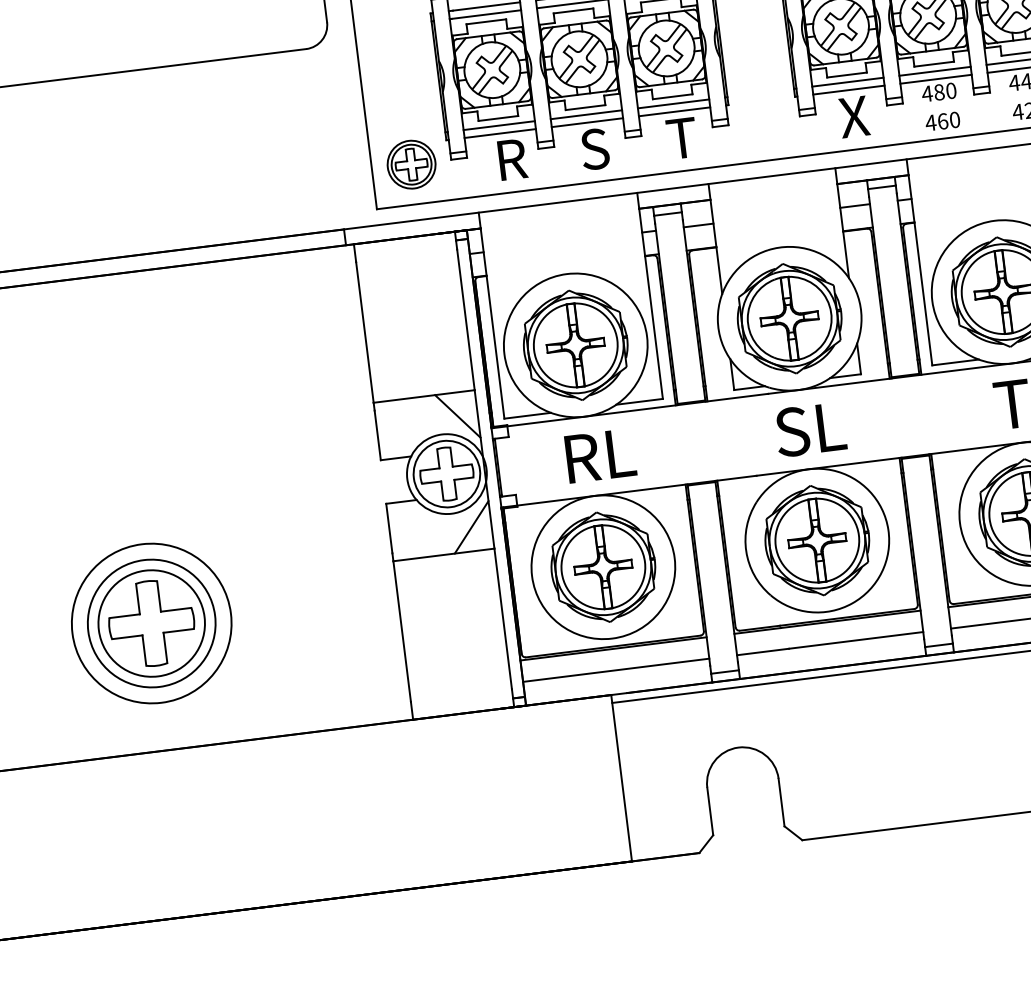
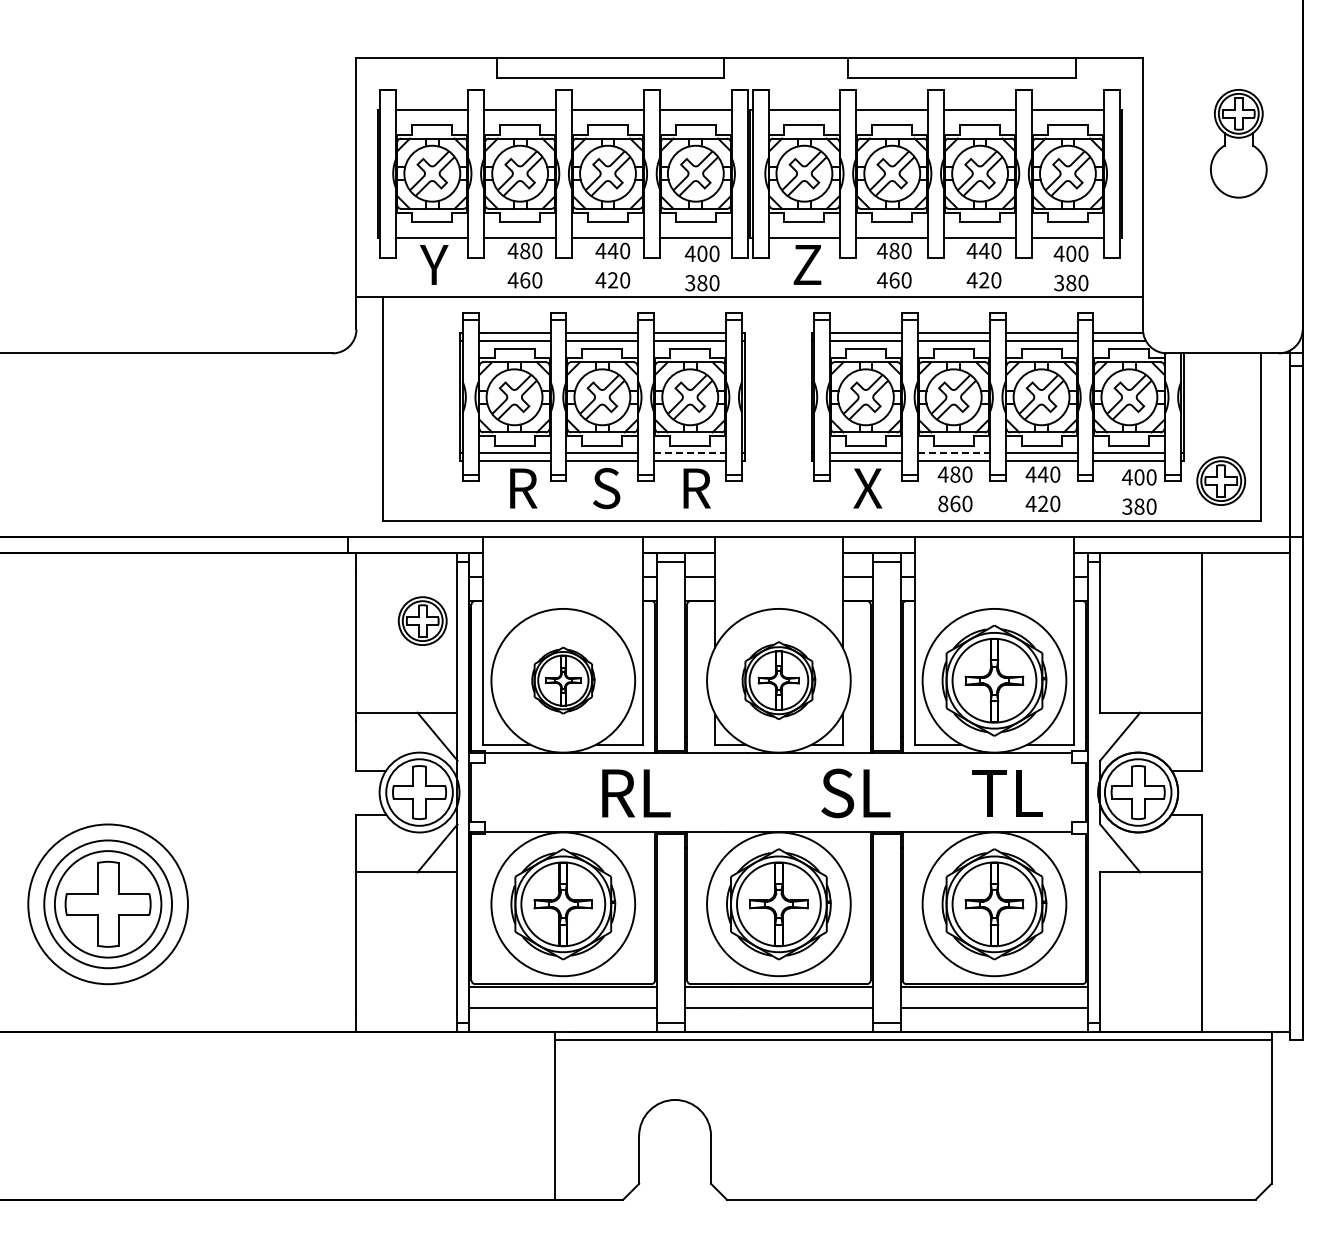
line: (934, 71) -> (953, 453), solid -> dashed
line: (673, 104) -> (690, 453), solid -> dashed
text: (930, 122) -> (942, 503), 460 -> 860
text: (683, 138) -> (695, 488), T -> R
part: (411, 164) -> (422, 620), moved
part: (789, 318) -> (778, 680), size x0.7
part: (575, 345) -> (563, 680), size x0.6
text: (810, 429) -> (855, 793), moved
text: (600, 455) -> (636, 793), moved

